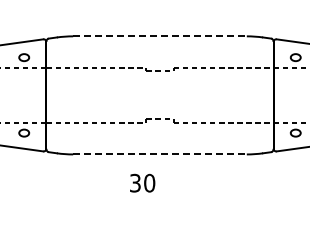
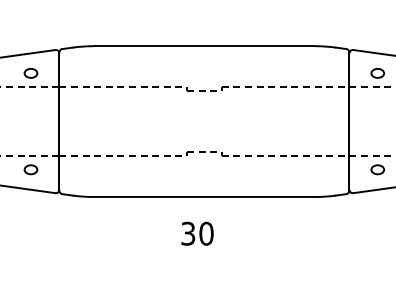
line: (160, 36) -> (205, 46), dashed -> solid
line: (160, 154) -> (205, 197), dashed -> solid
text: (142, 182) -> (197, 232), moved

